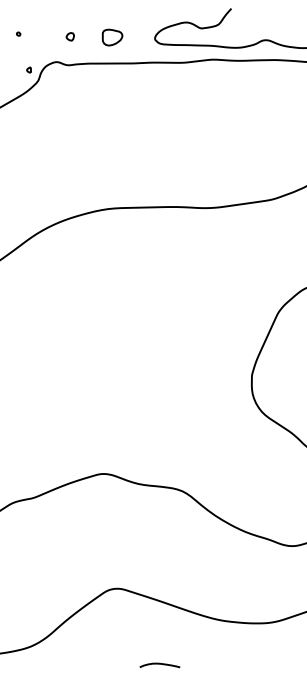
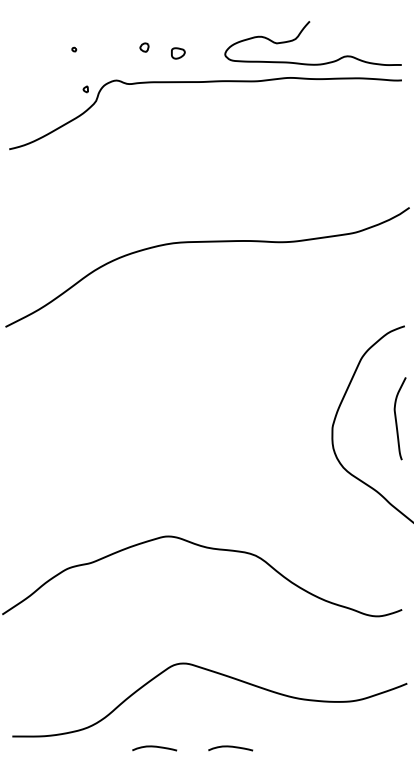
part: (70, 36) -> (144, 47), moved
part: (112, 37) -> (178, 53), size x0.6
curve: (91, 664) -> (154, 747), added

